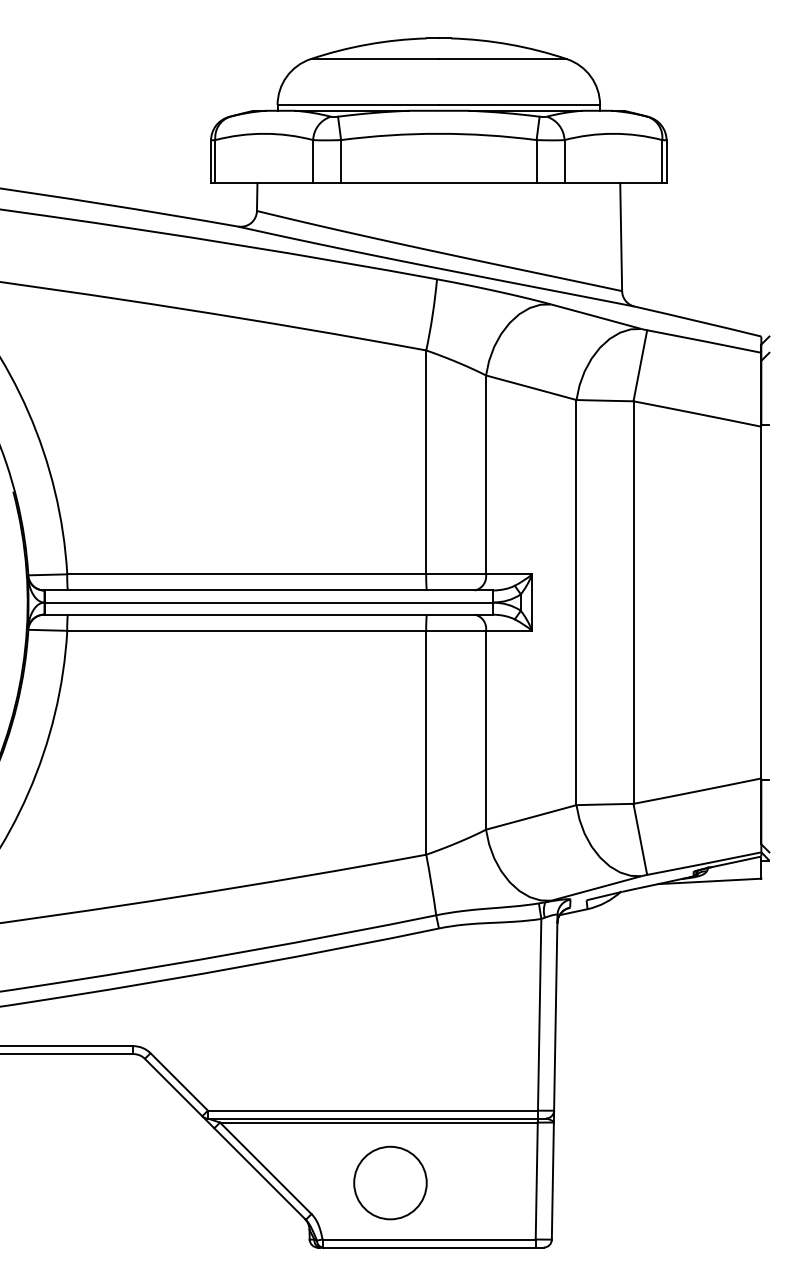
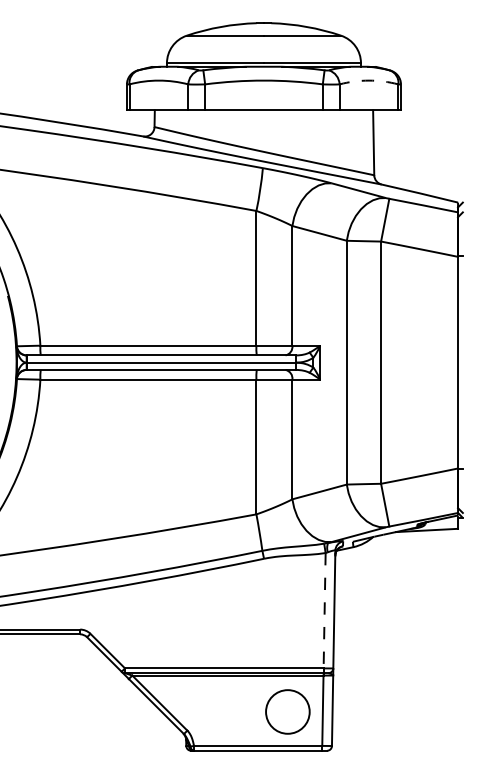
arc: (614, 133) -> (369, 80), solid -> dashed
line: (539, 1014) -> (324, 610), solid -> dashed
circle: (389, 1182) -> (287, 711), moved

